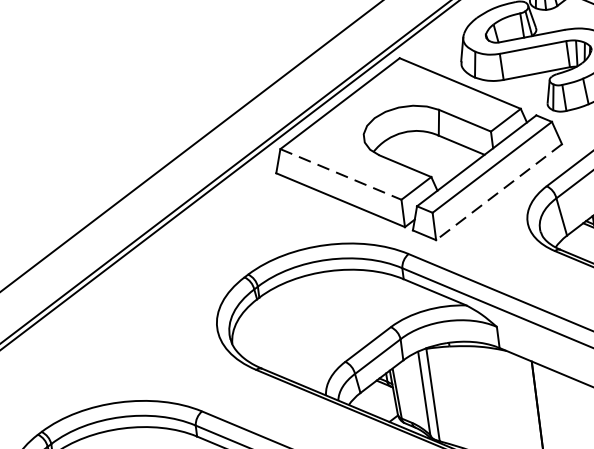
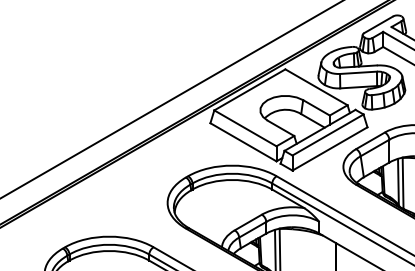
line: (341, 174) -> (245, 128), dashed -> solid
line: (498, 193) -> (329, 149), dashed -> solid

